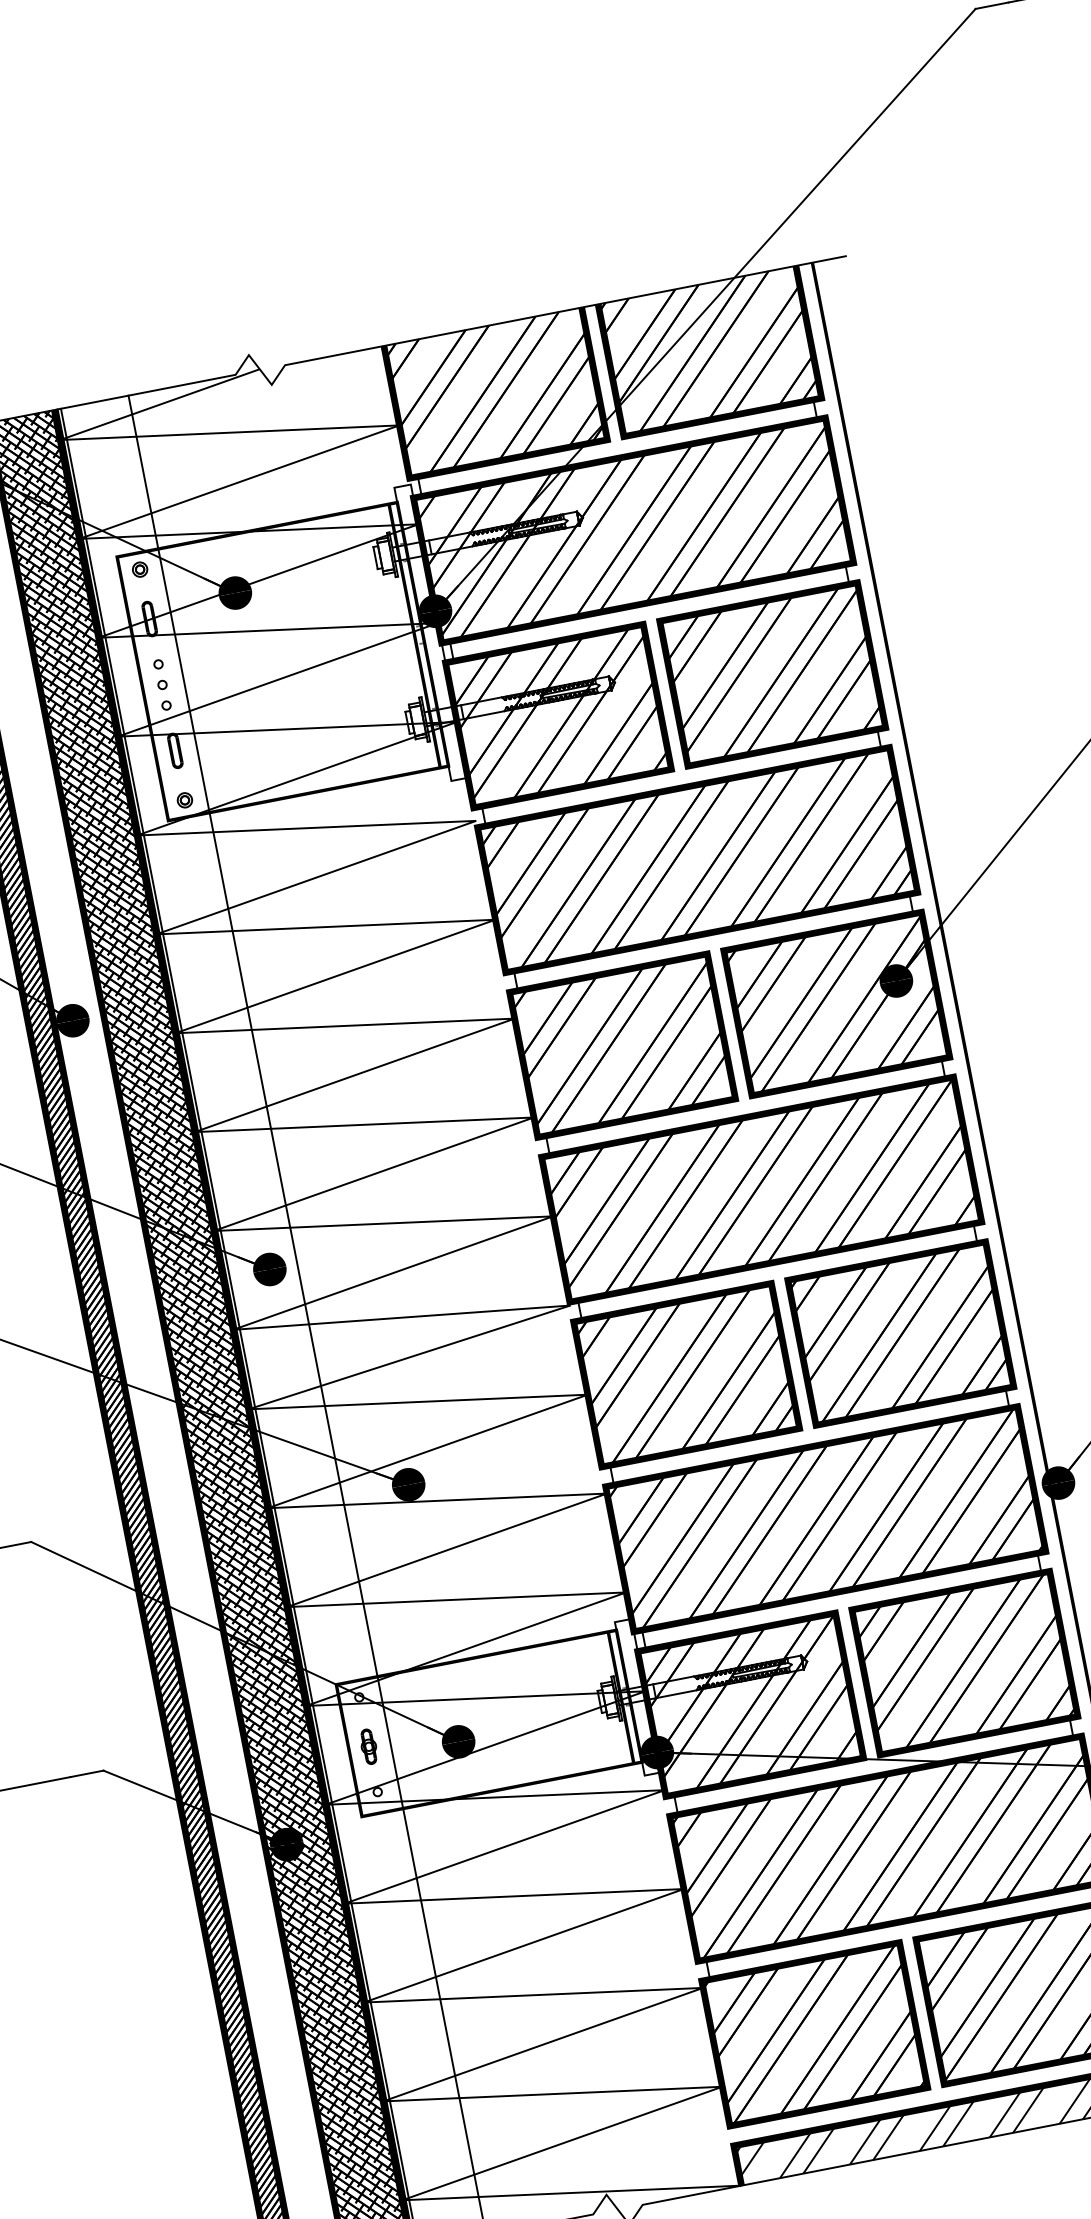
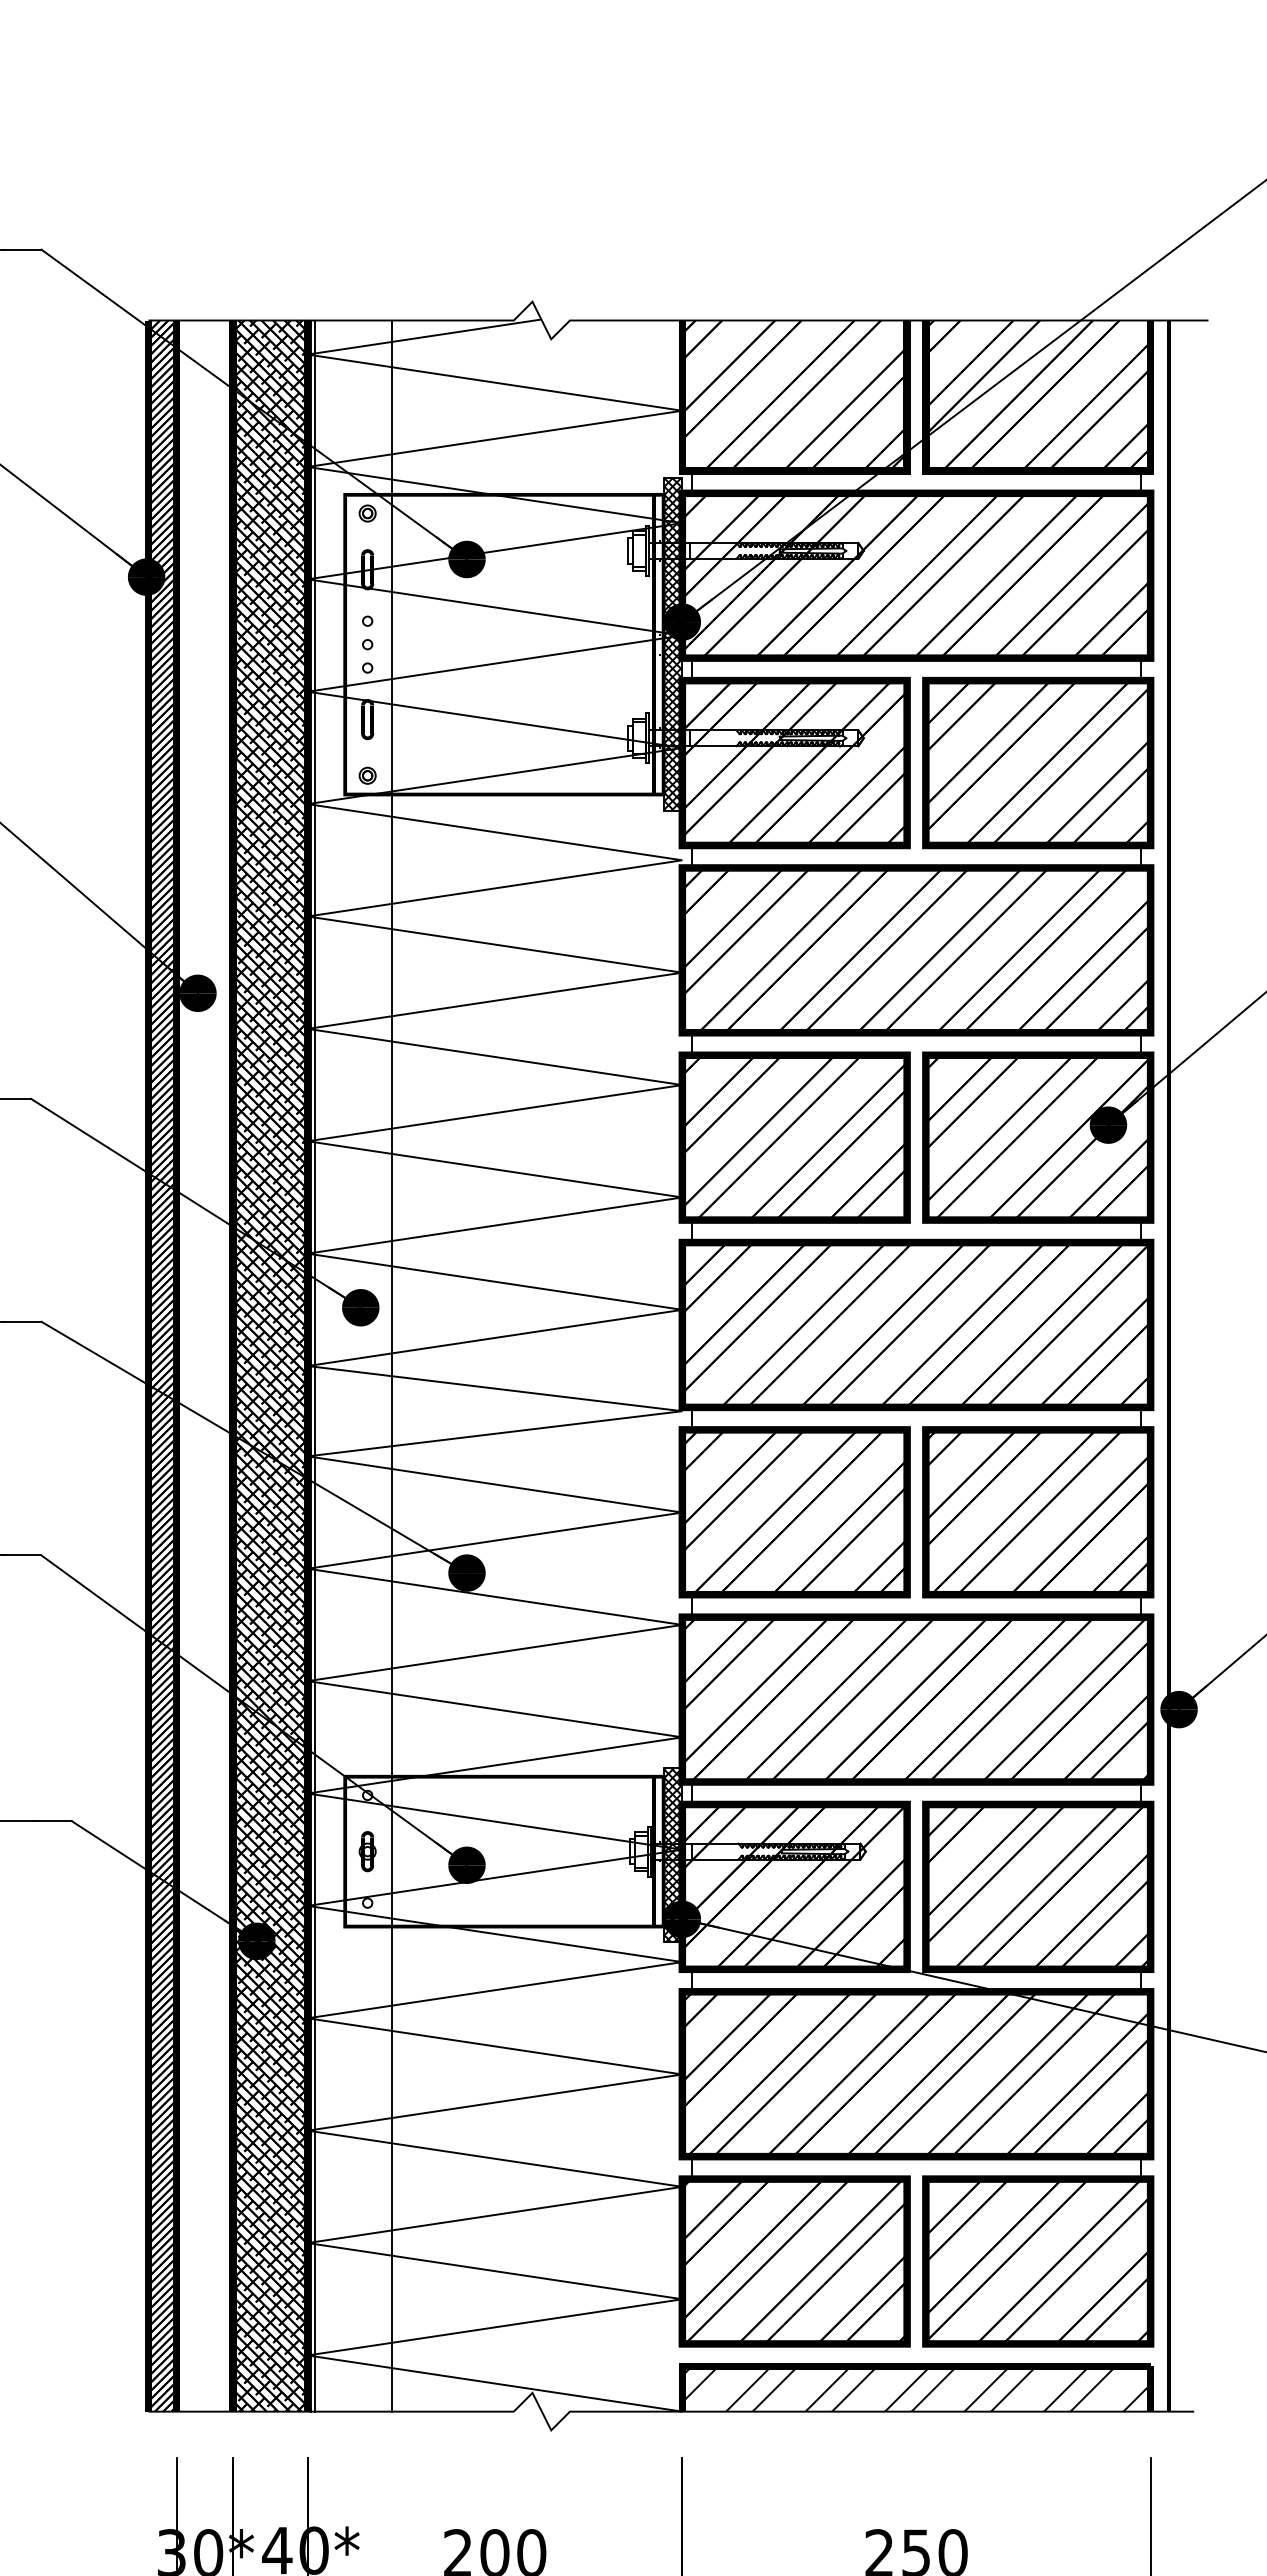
hatch: (430, 632) -> (672, 644), added
hatch: (637, 1697) -> (672, 1854), added

